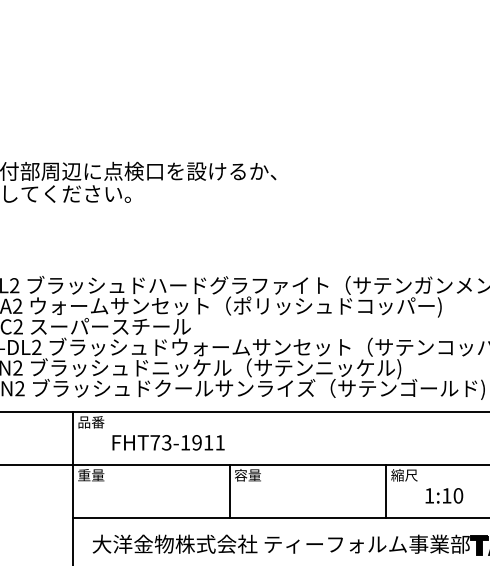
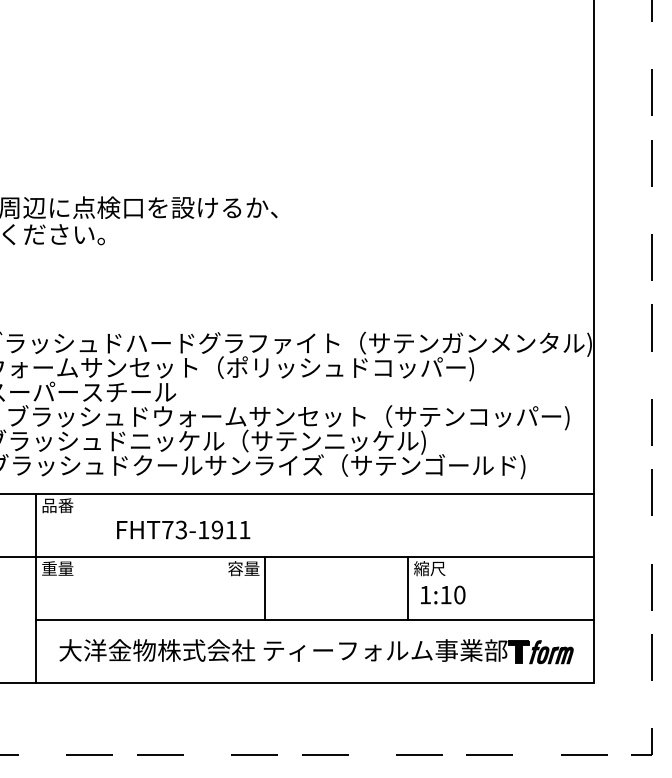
text: (168, 442) -> (183, 529), moved
line: (229, 491) -> (265, 587), moved
text: (444, 495) -> (443, 594), moved

